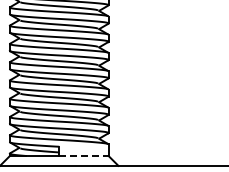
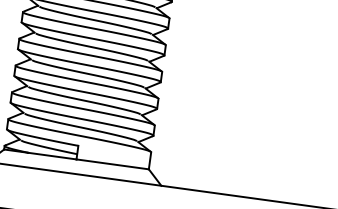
line: (83, 156) -> (111, 164), dashed -> solid

